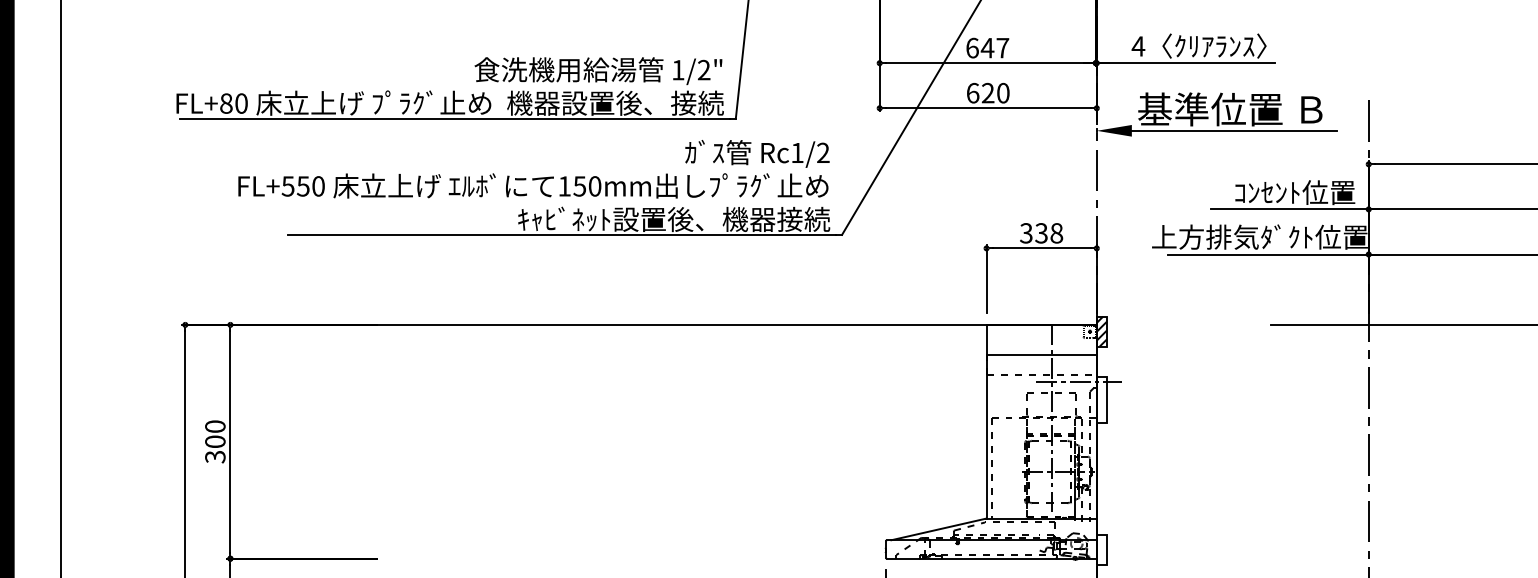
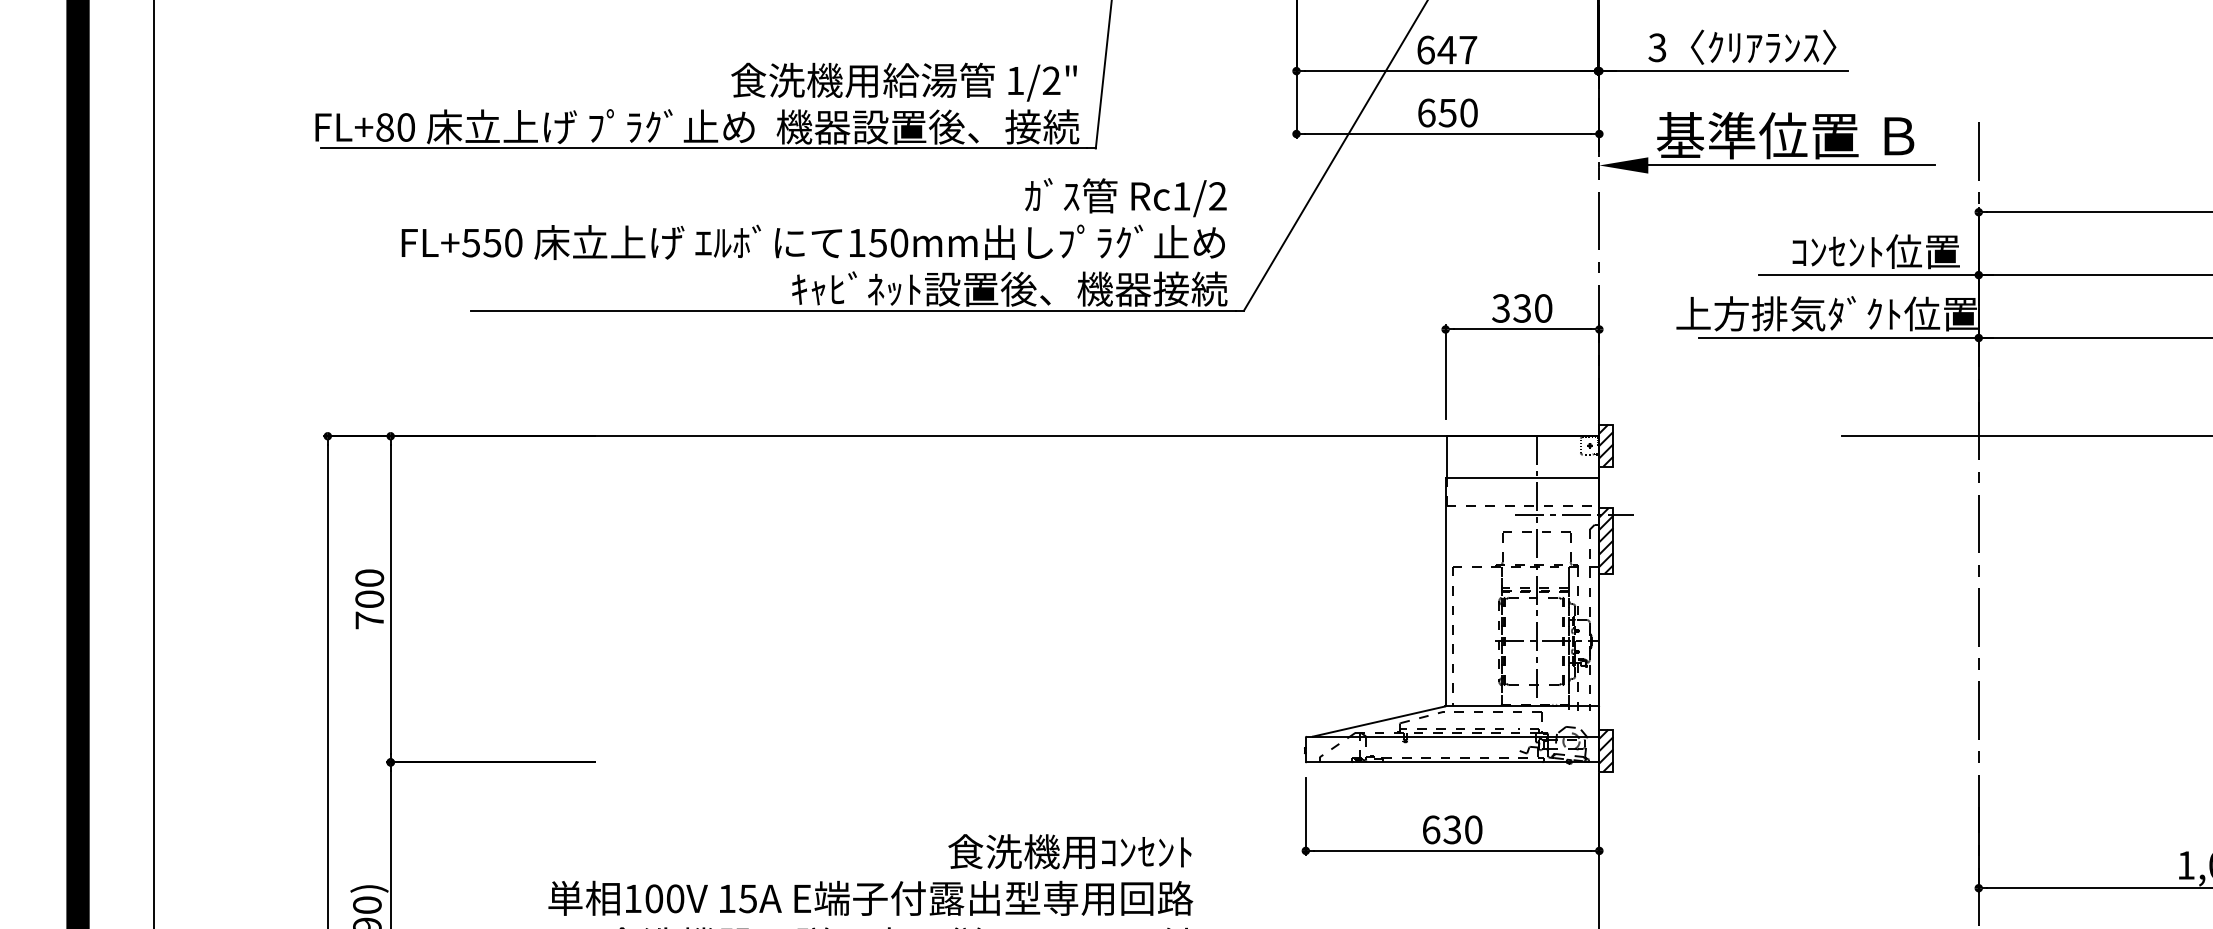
text: (1138, 46) -> (1657, 47), 4 -> 3
text: (987, 92) -> (1447, 112), 620 -> 650
text: (1056, 233) -> (1543, 308), 338 -> 330
hatch: (1101, 399) -> (1606, 540), added
text: (215, 456) -> (369, 620), 300 -> 700
hatch: (1101, 550) -> (1606, 750), added

